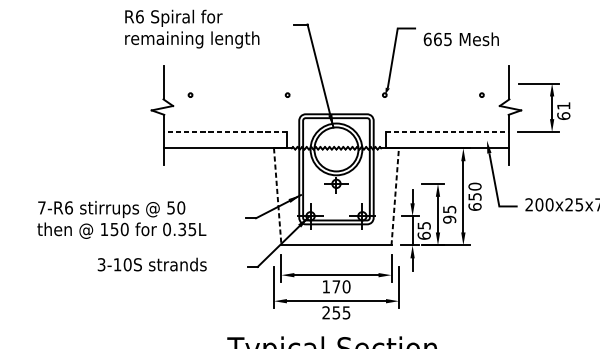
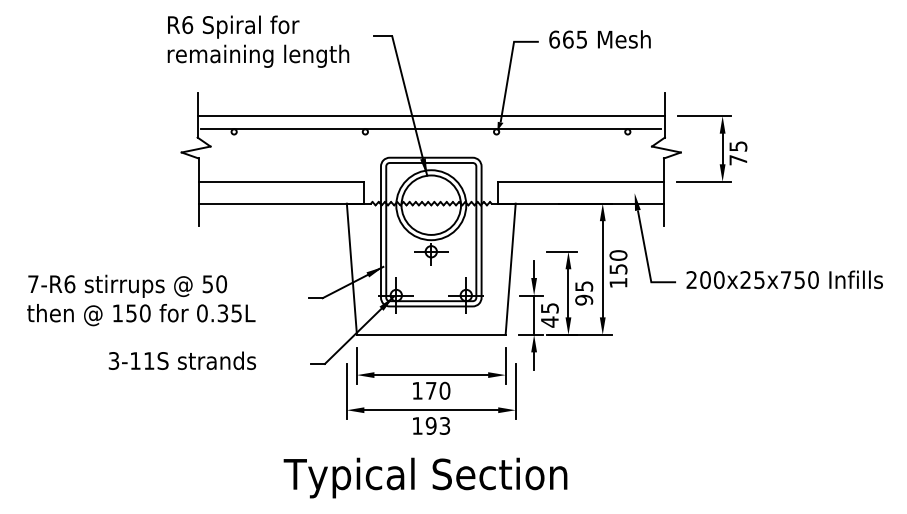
text: (192, 28) -> (258, 41), moved
text: (460, 39) -> (599, 39), moved
line: (335, 83) -> (430, 116), added
line: (336, 93) -> (431, 129), added
text: (563, 111) -> (738, 153), 61 -> 75
line: (225, 131) -> (281, 181), dashed -> solid
line: (447, 131) -> (581, 181), dashed -> solid
line: (277, 197) -> (351, 269), dashed -> solid
line: (395, 197) -> (510, 269), dashed -> solid
text: (475, 206) -> (618, 282), 650 -> 150
text: (423, 235) -> (549, 321), 65 -> 45
text: (127, 264) -> (148, 360), 3-10S -> 3-11S
text: (336, 312) -> (431, 425), 255 -> 193

